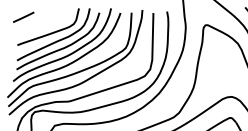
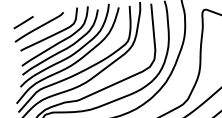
curve: (38, 23) -> (38, 27), added

